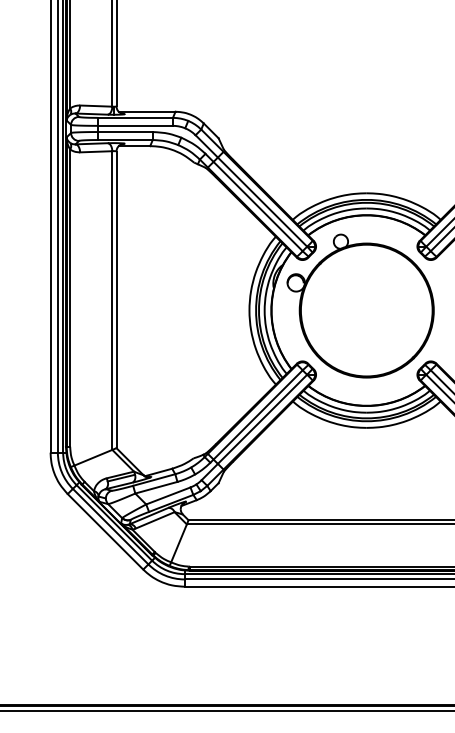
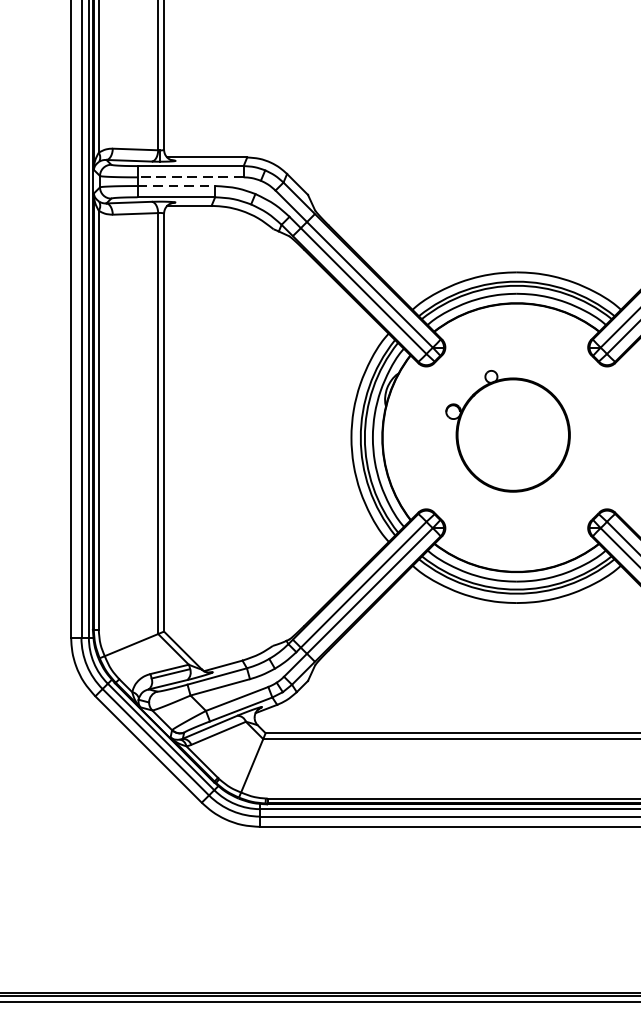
line: (135, 125) -> (190, 176), solid -> dashed
line: (125, 132) -> (176, 186), solid -> dashed
part: (360, 305) -> (507, 430), size x0.6

